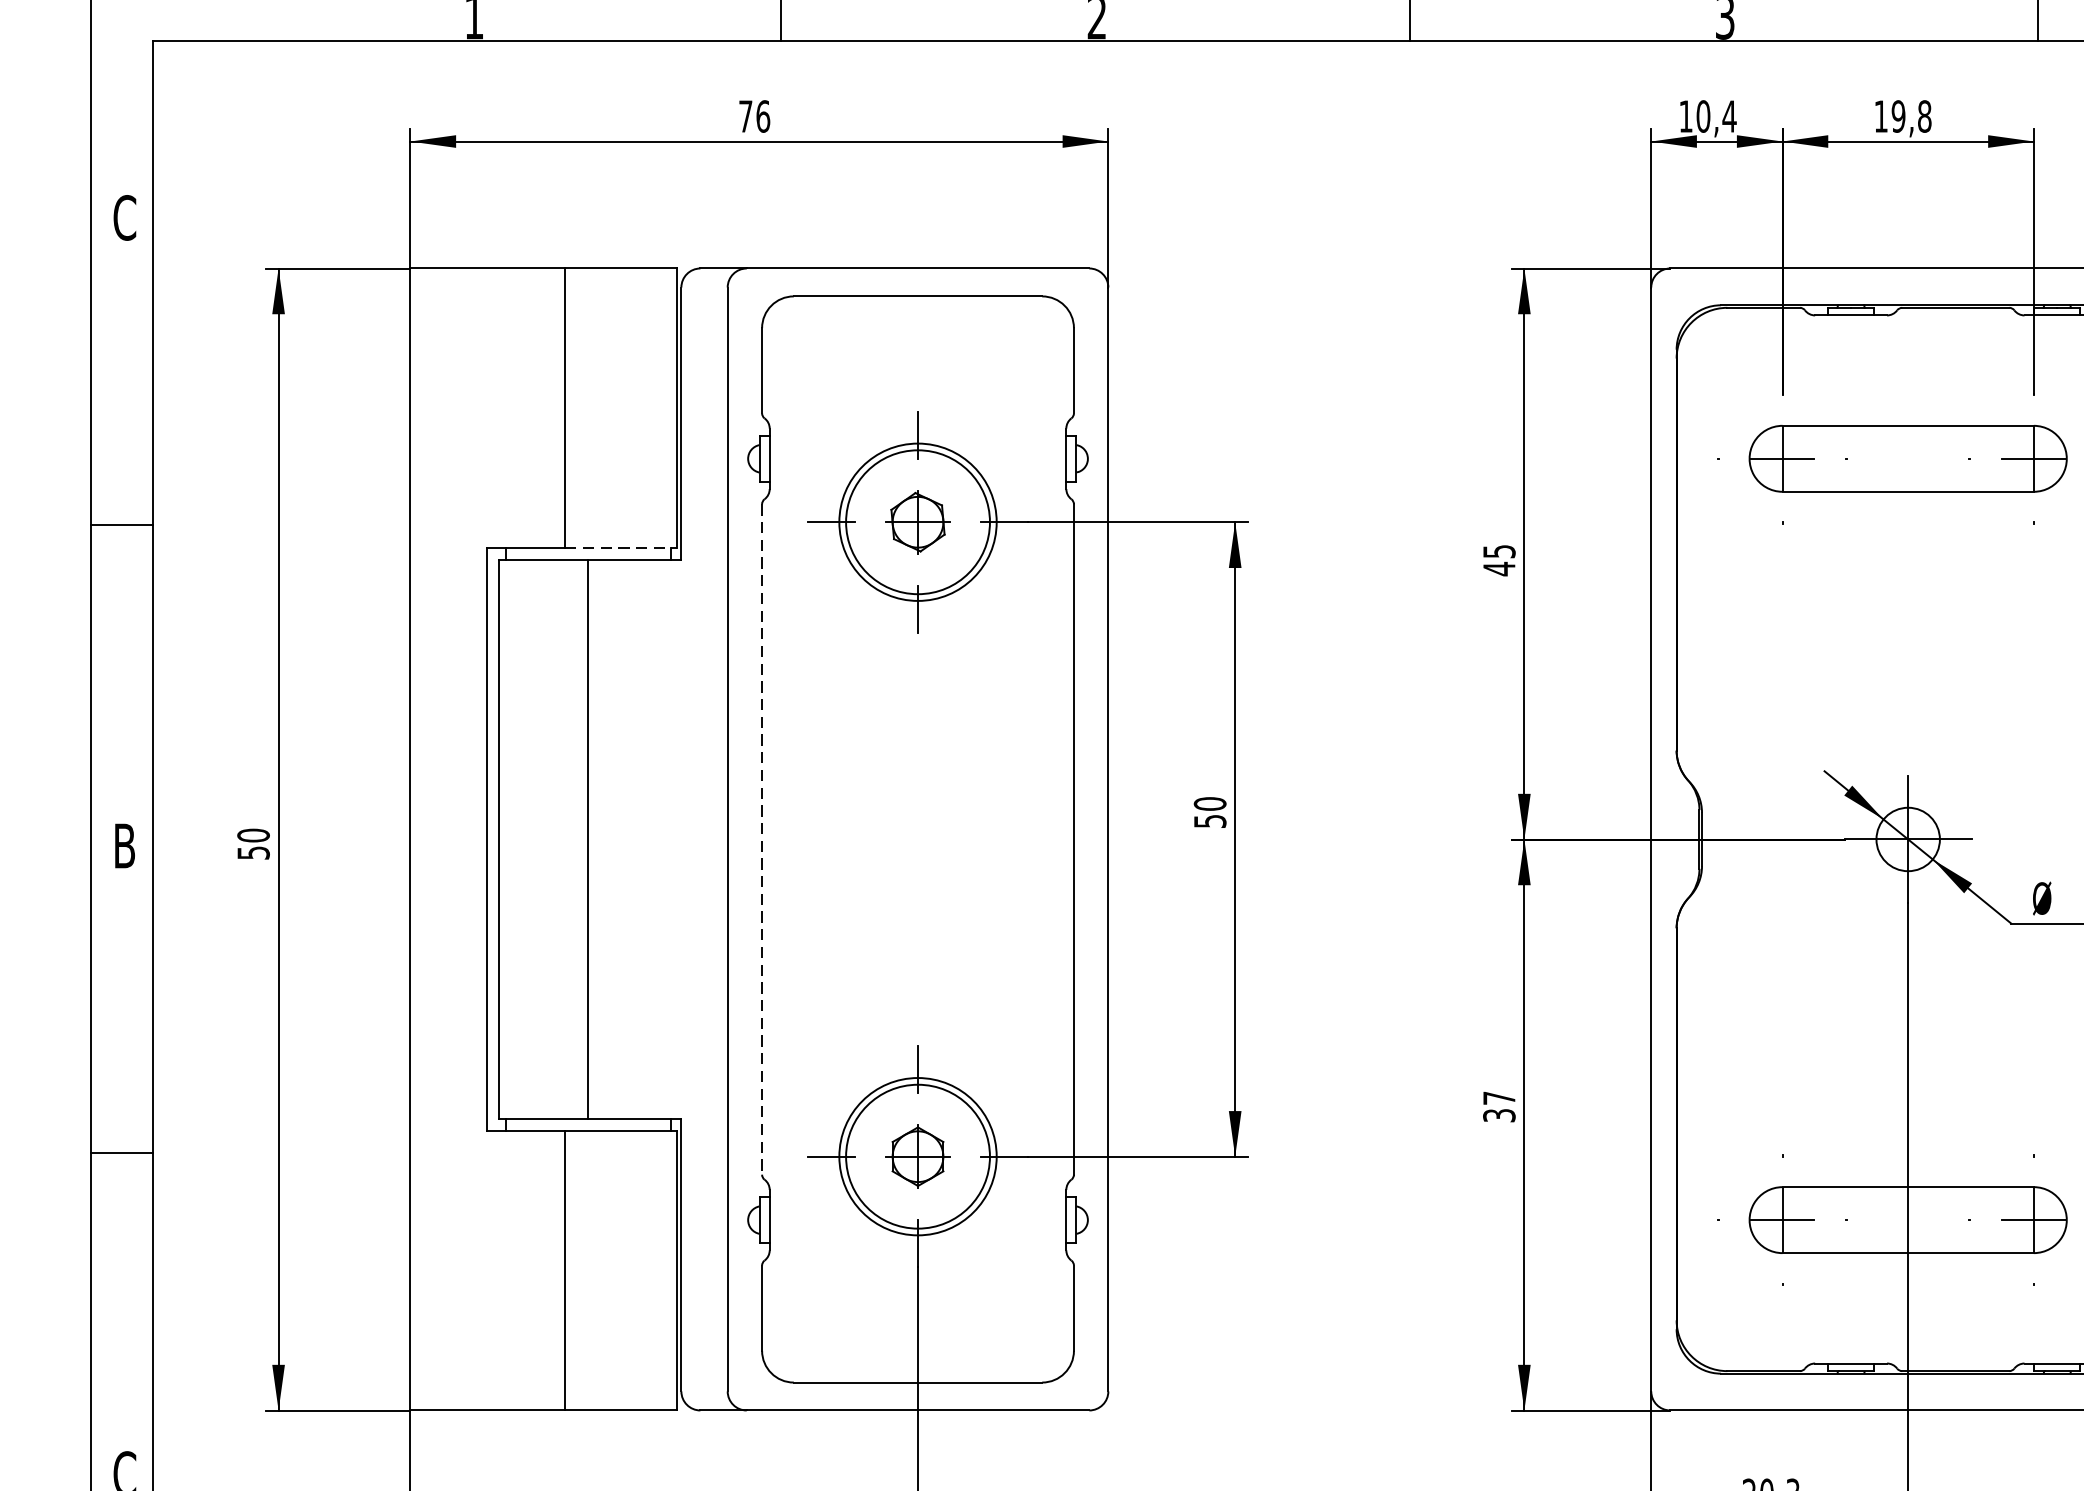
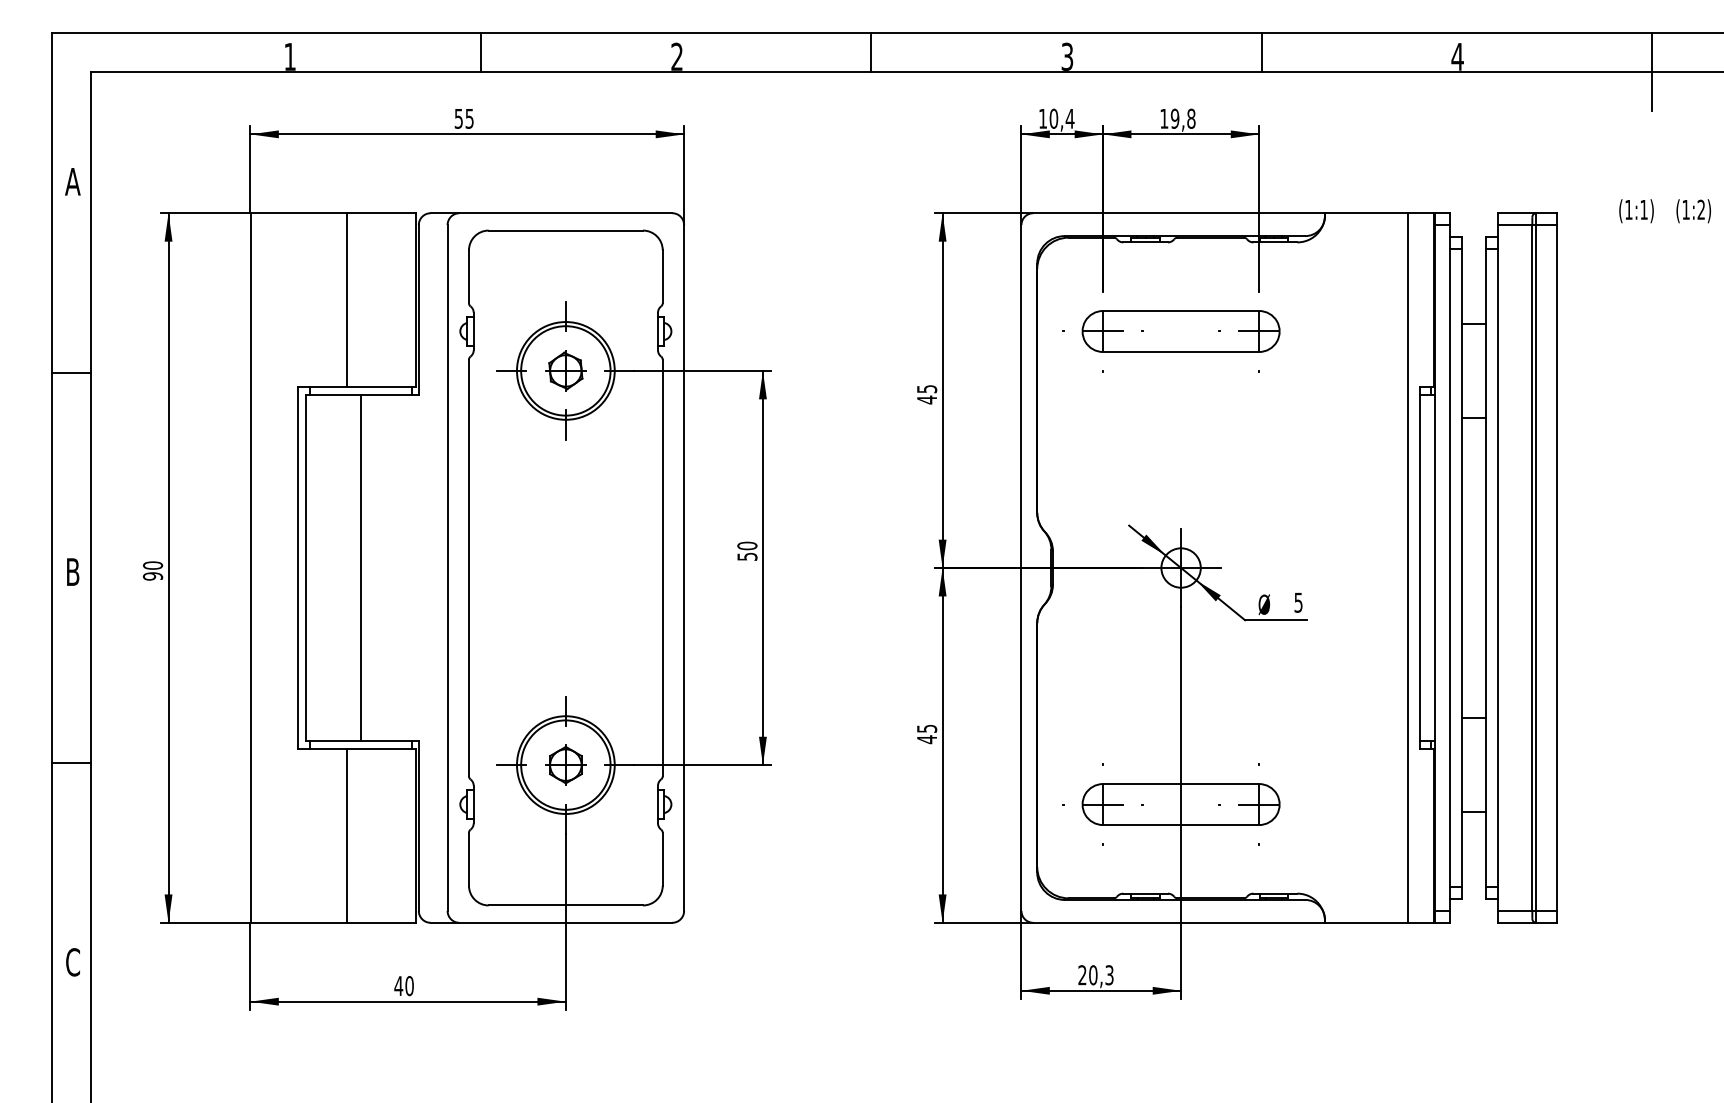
text: (753, 116) -> (463, 118), 76 -> 55
text: (123, 217) -> (72, 181), C -> A
line: (621, 547) -> (381, 386), dashed -> solid
line: (761, 840) -> (468, 568), dashed -> solid
text: (252, 853) -> (152, 576), 50 -> 90
text: (1500, 1107) -> (927, 734), 37 -> 45

